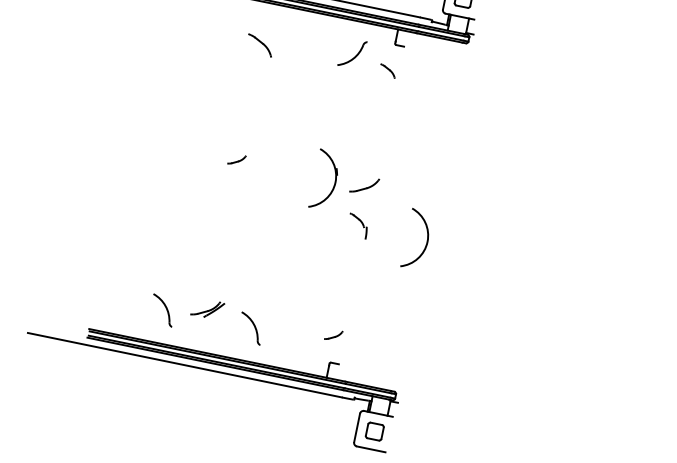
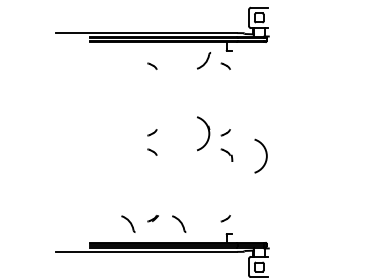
part: (261, 43) -> (152, 65), size x0.62
part: (364, 185) -> (225, 132), size x0.62
part: (230, 192) -> (152, 151), added
part: (206, 309) -> (152, 218), size x0.62

